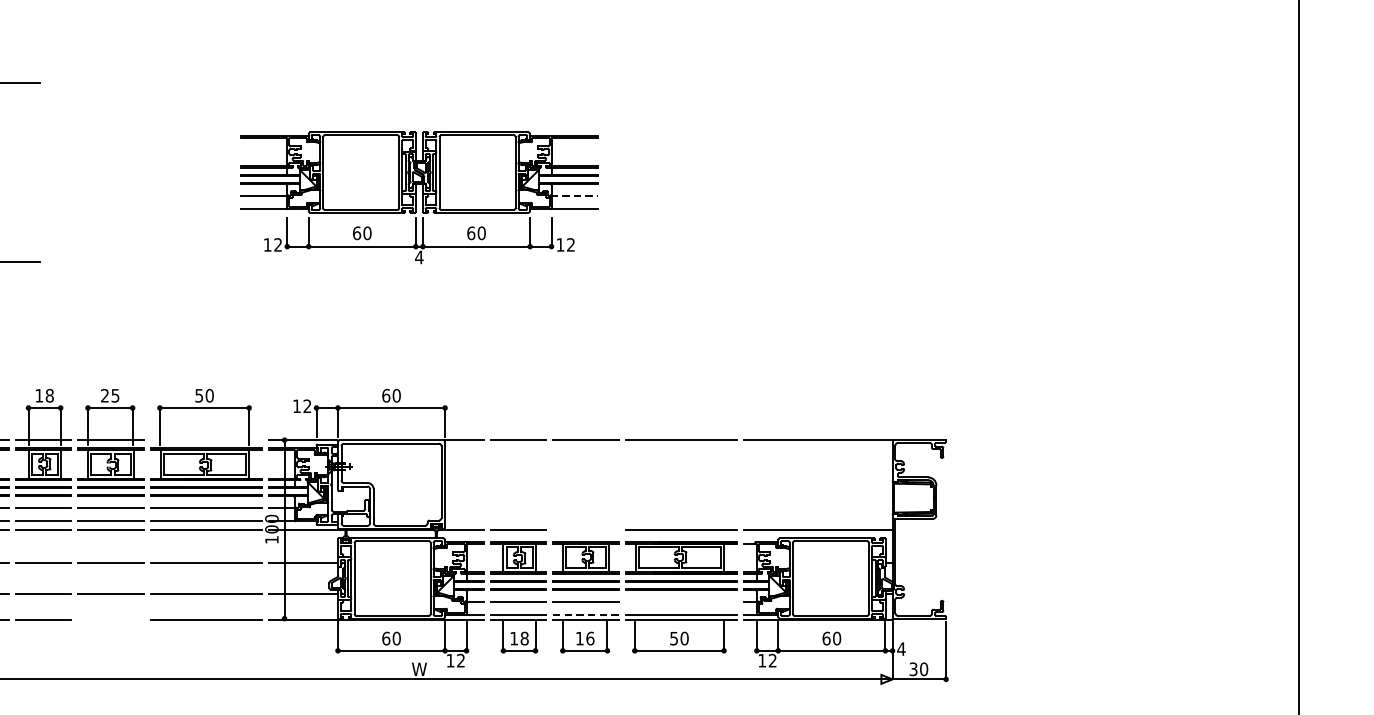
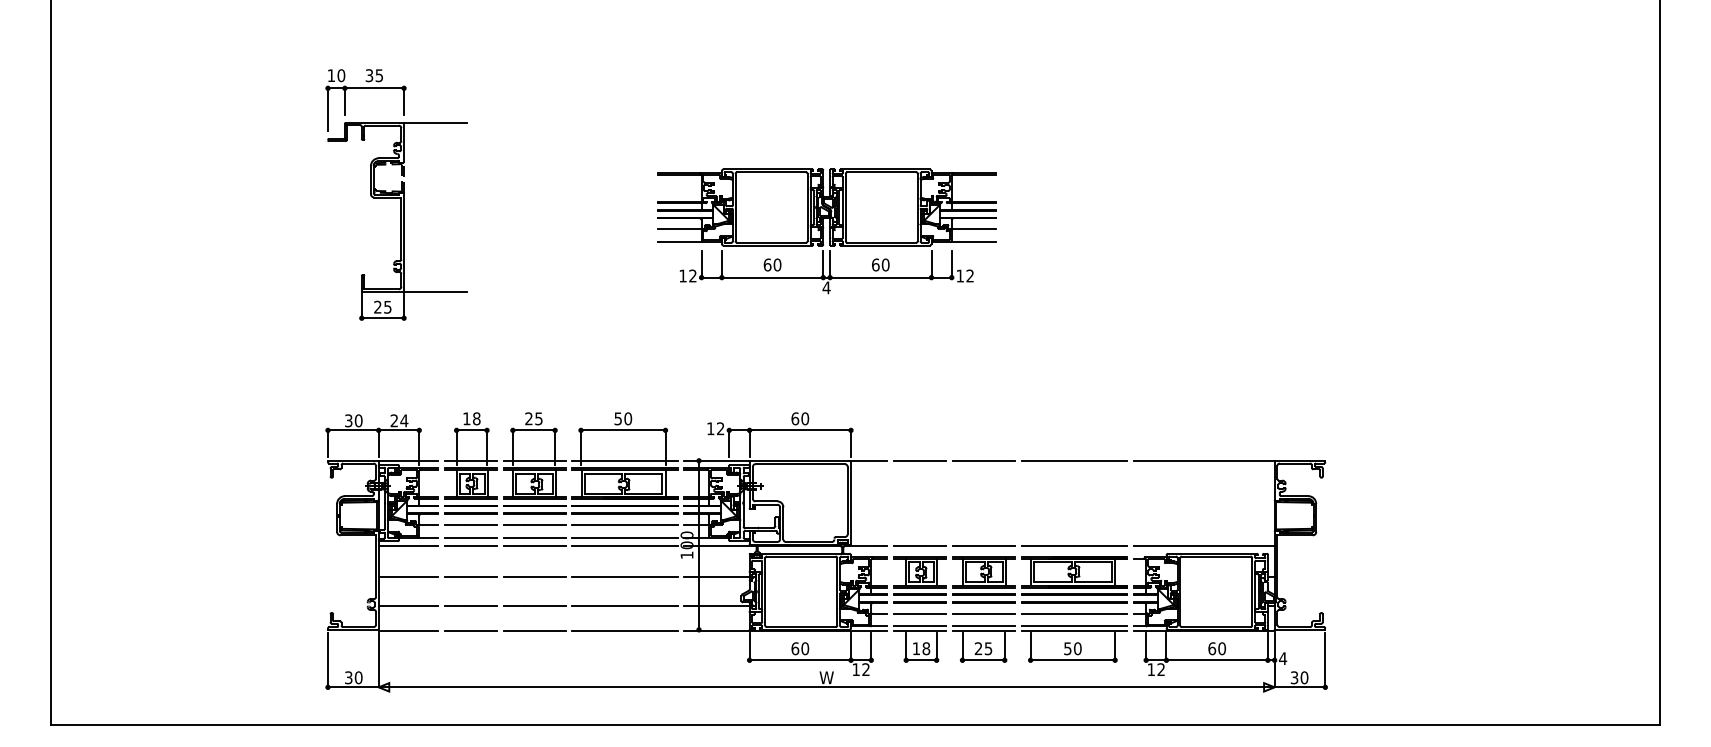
line: (574, 195) -> (973, 229), dashed -> solid
line: (205, 439) -> (624, 460), added
line: (586, 530) -> (984, 546), added
line: (681, 601) -> (1074, 613), added
line: (586, 615) -> (984, 626), dashed -> solid
line: (110, 619) -> (534, 630), added
text: (585, 638) -> (983, 648), 16 -> 25

